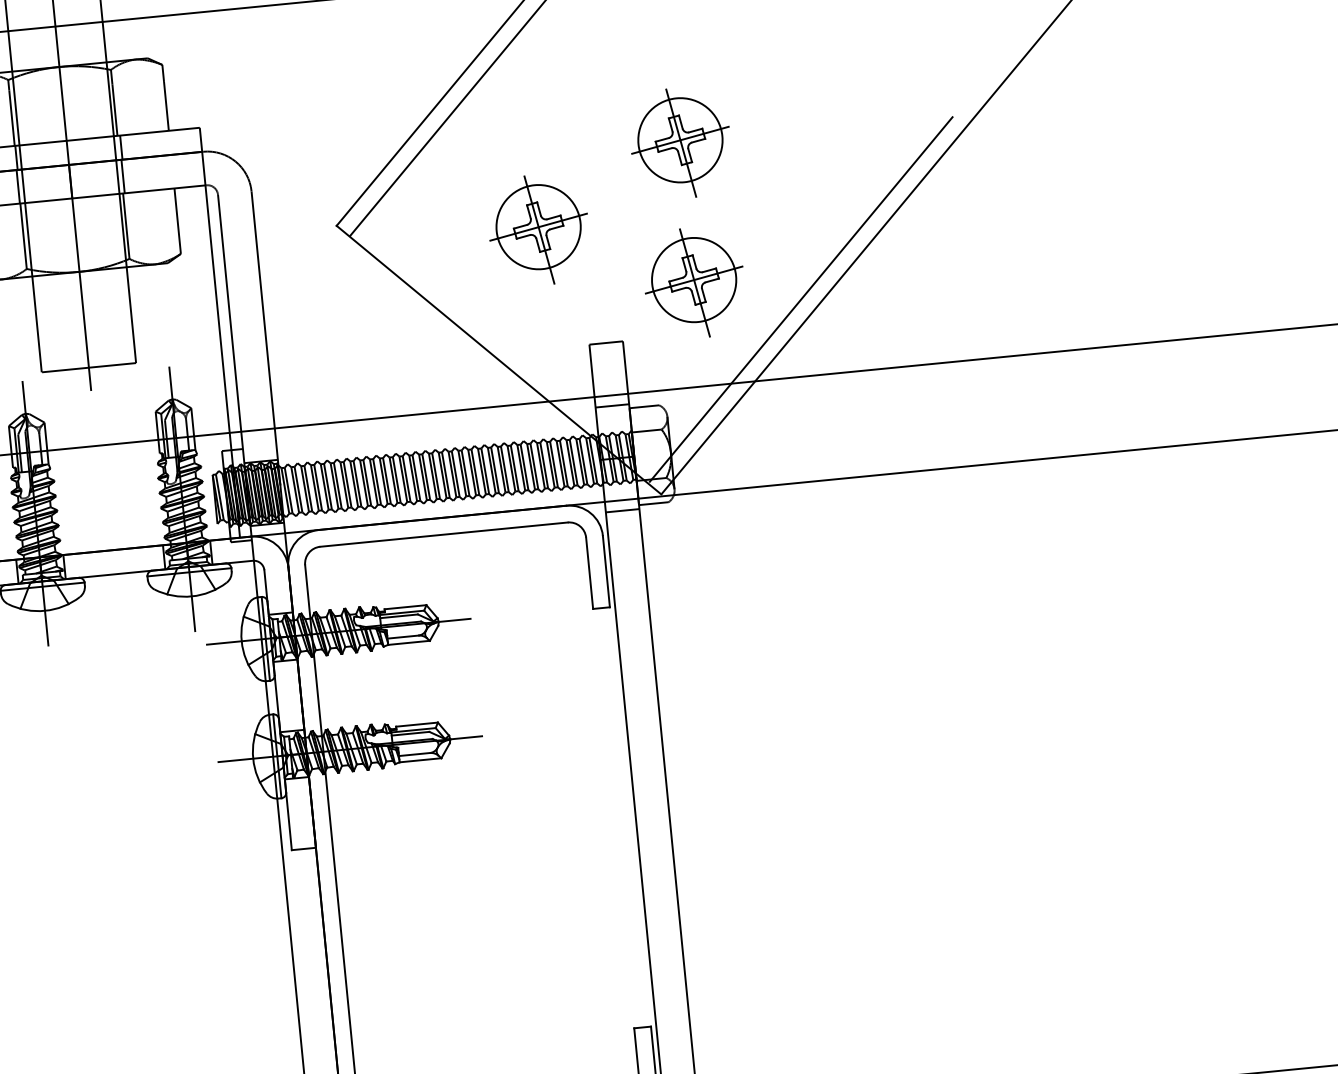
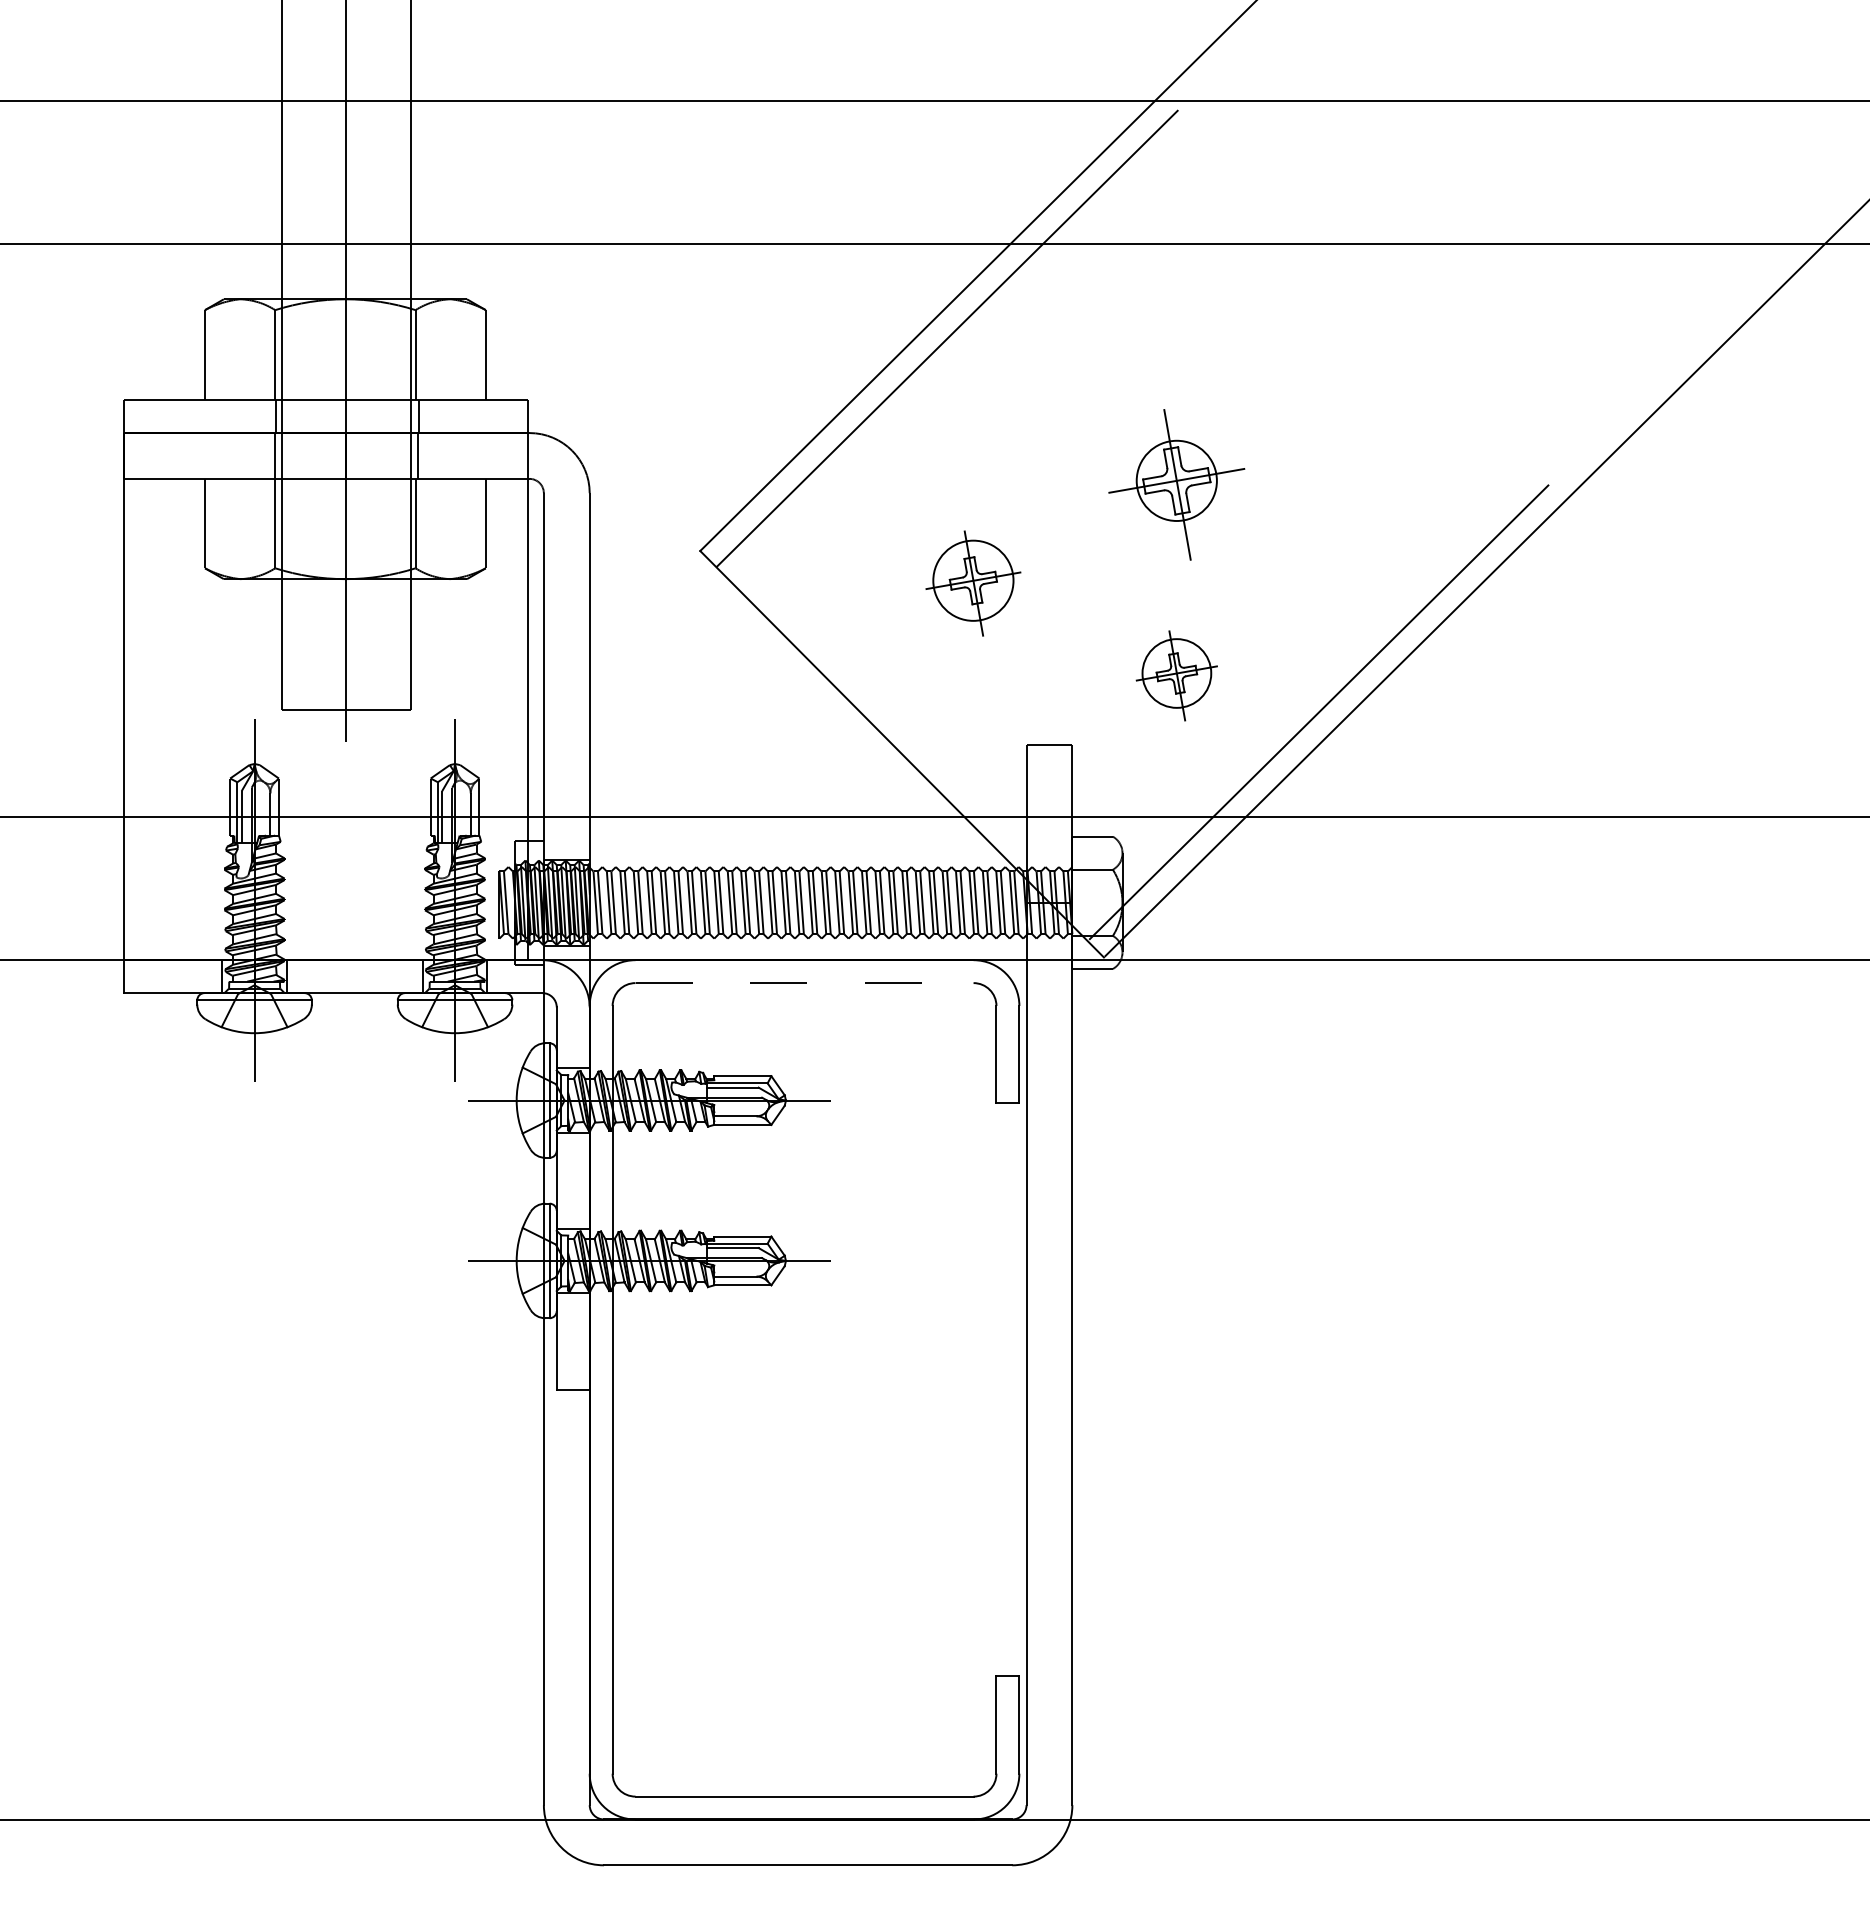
circle: (680, 140) -> (1176, 480), size x0.7
part: (538, 230) -> (973, 583), size x0.7
part: (694, 282) -> (1176, 675), size x0.6
line: (612, 406) -> (1049, 831), removed
line: (622, 510) -> (1049, 974), removed
line: (444, 534) -> (805, 983), solid -> dashed

